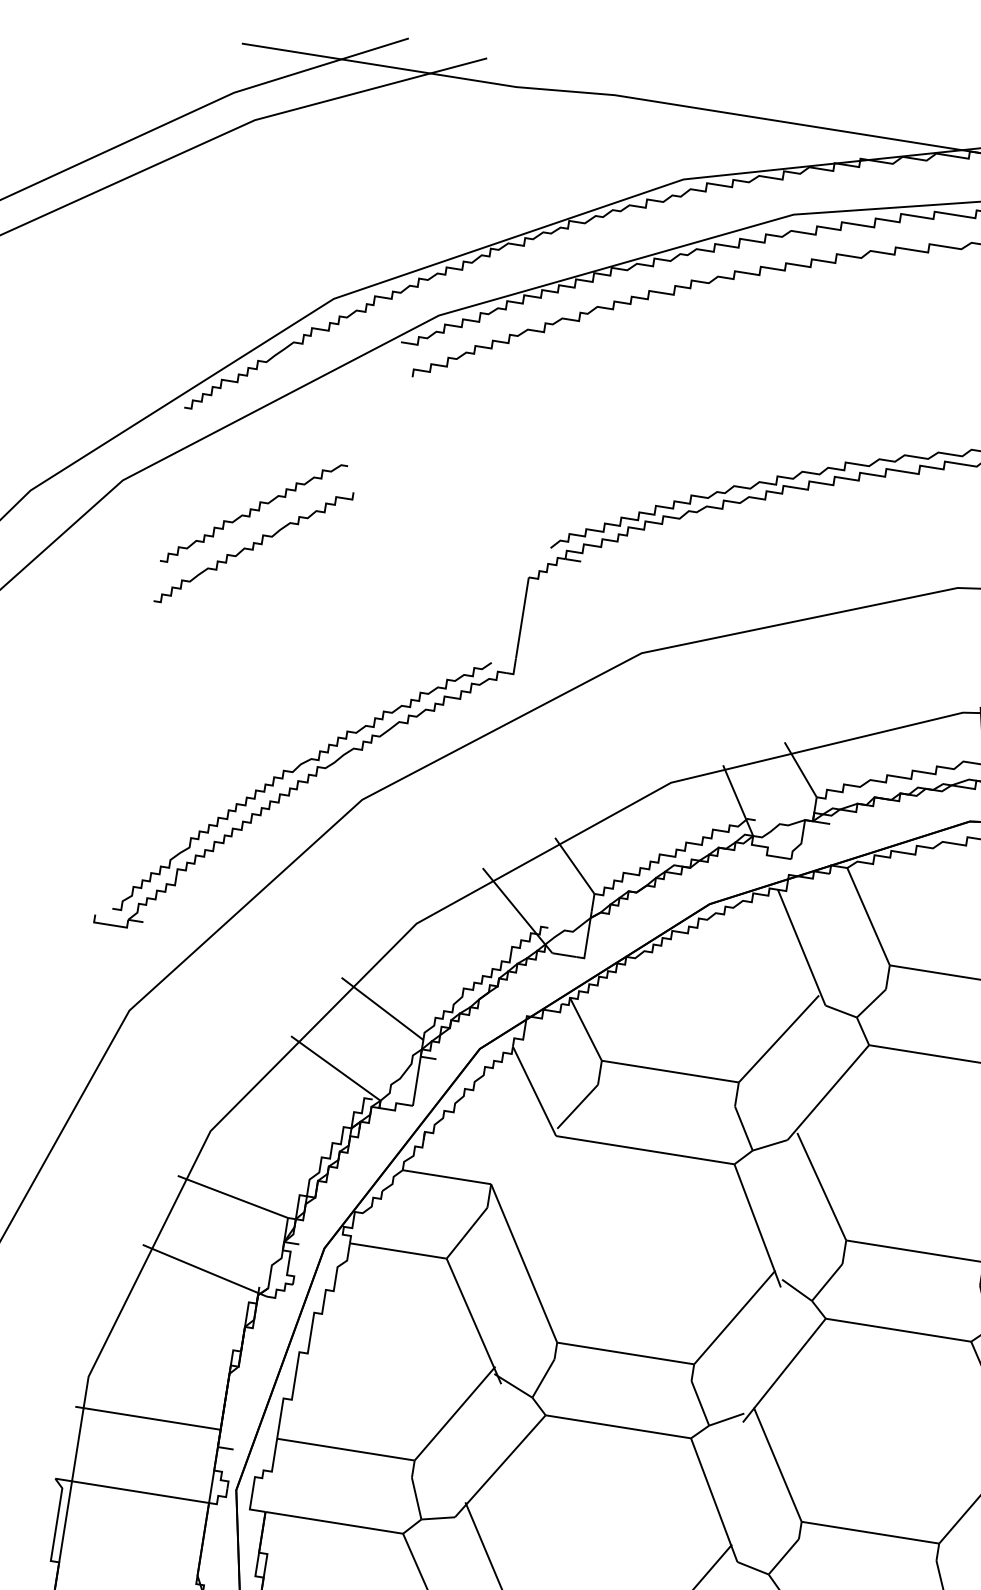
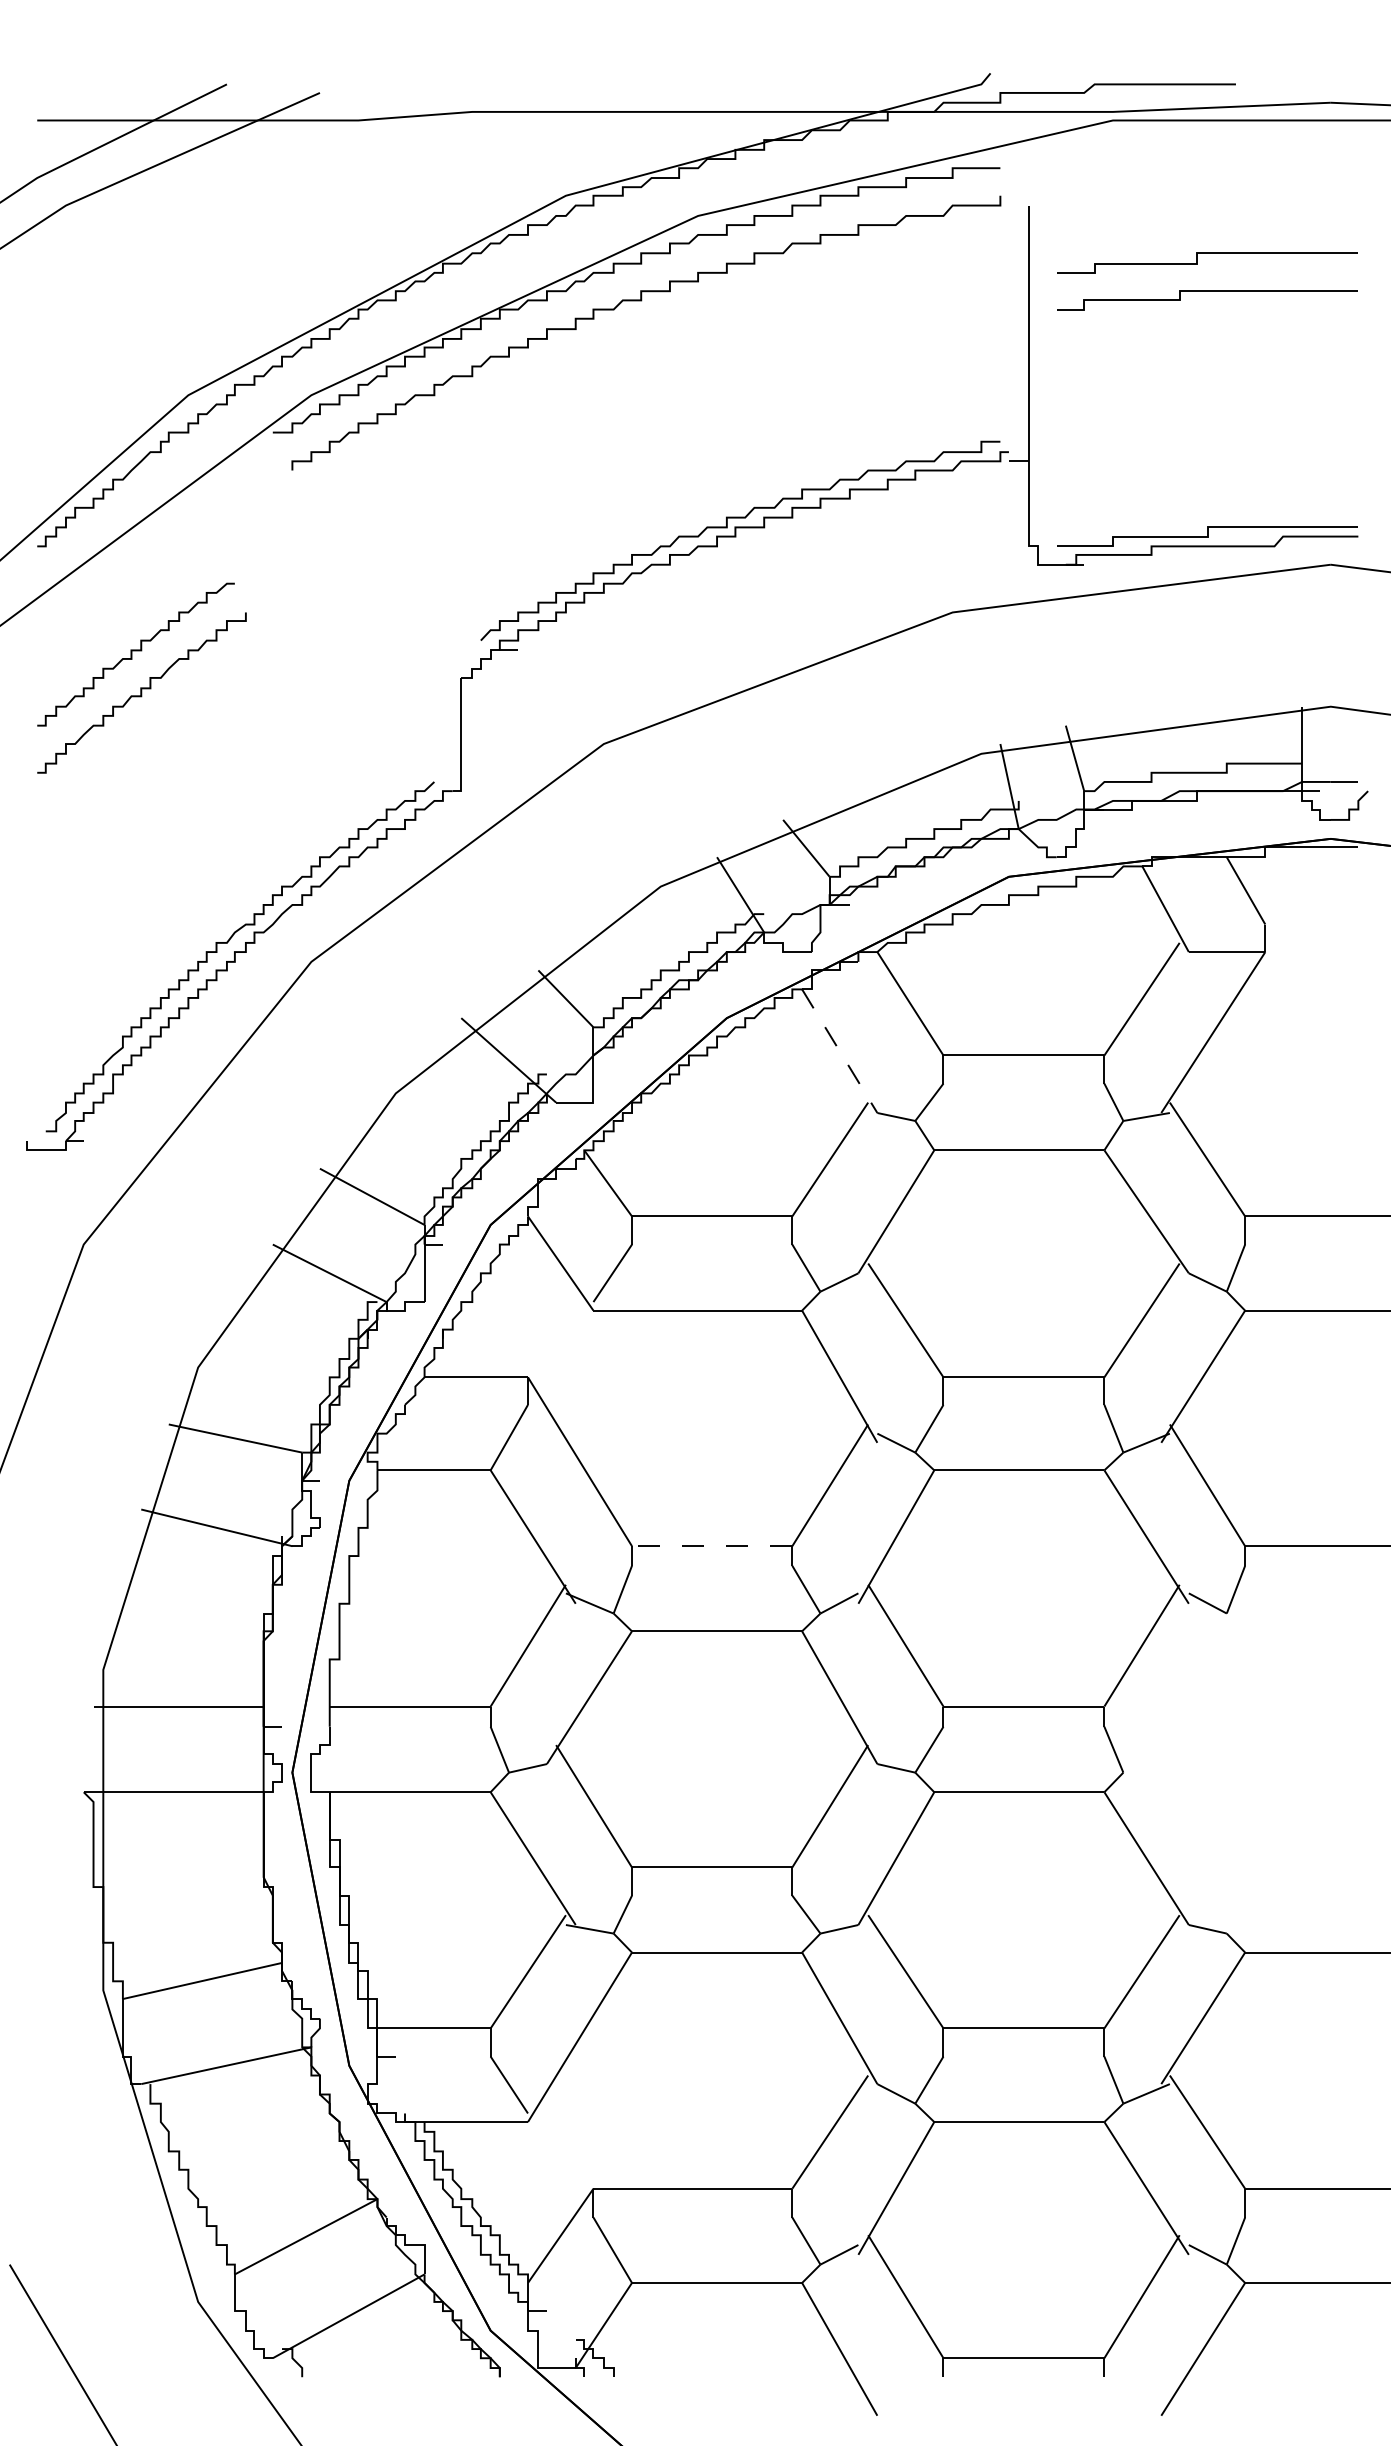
line: (802, 948) -> (840, 1051), solid -> dashed
line: (625, 1353) -> (711, 1546), solid -> dashed

